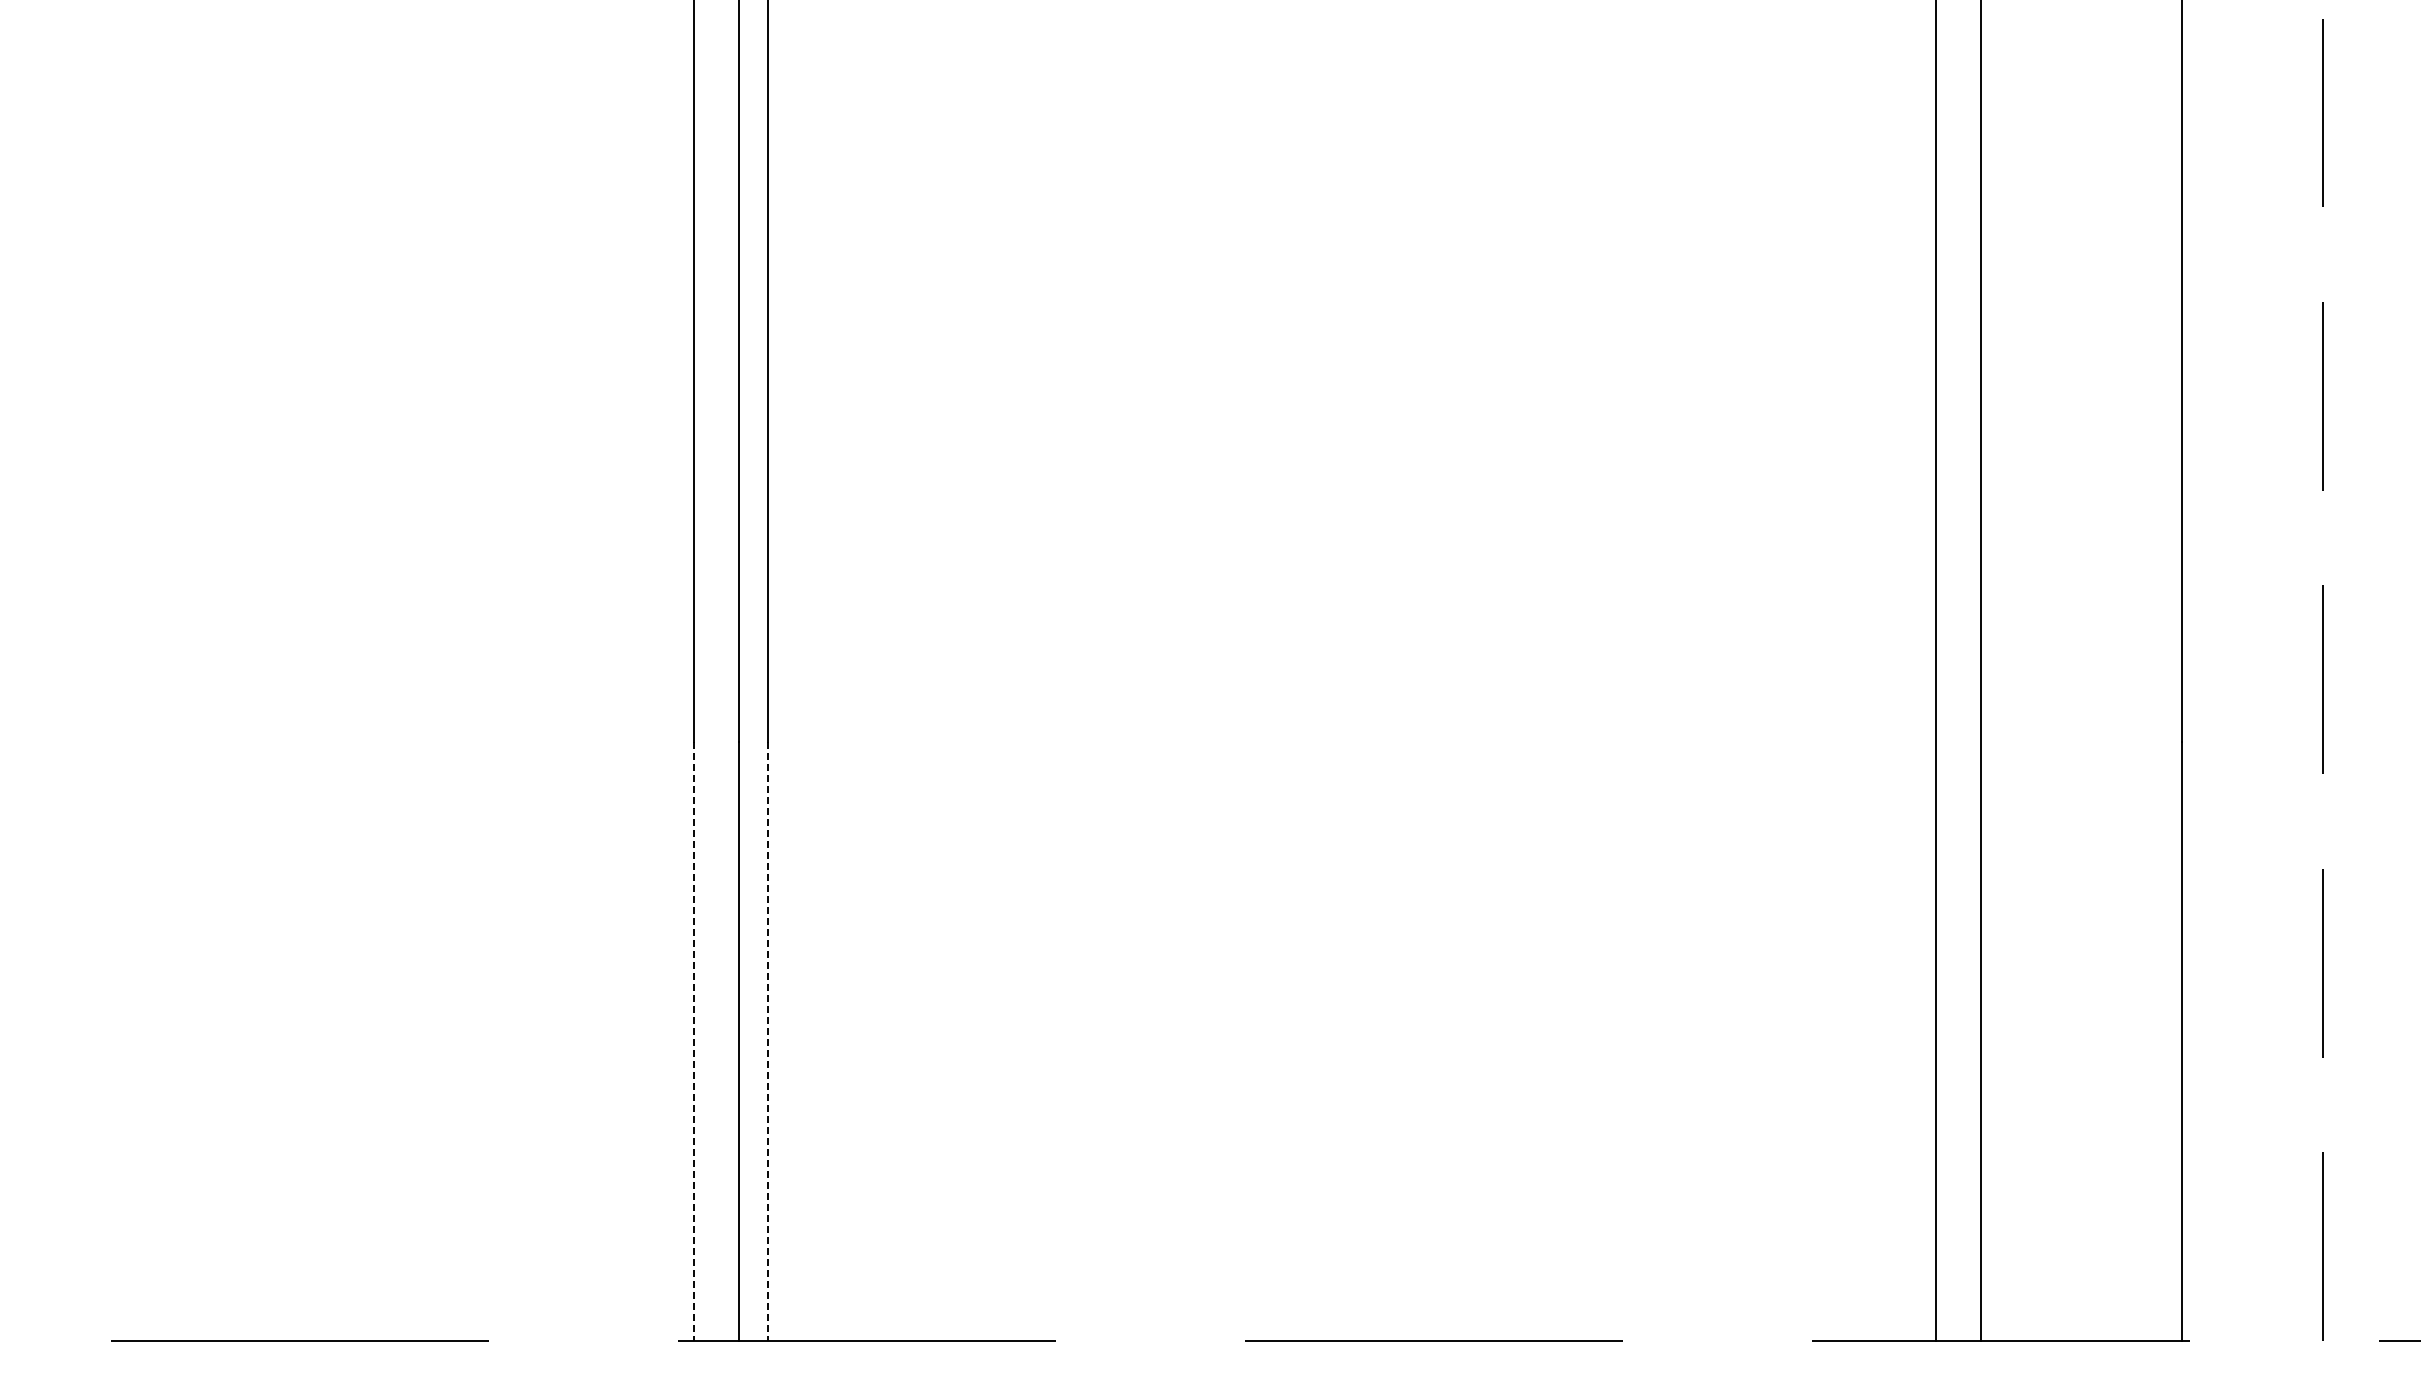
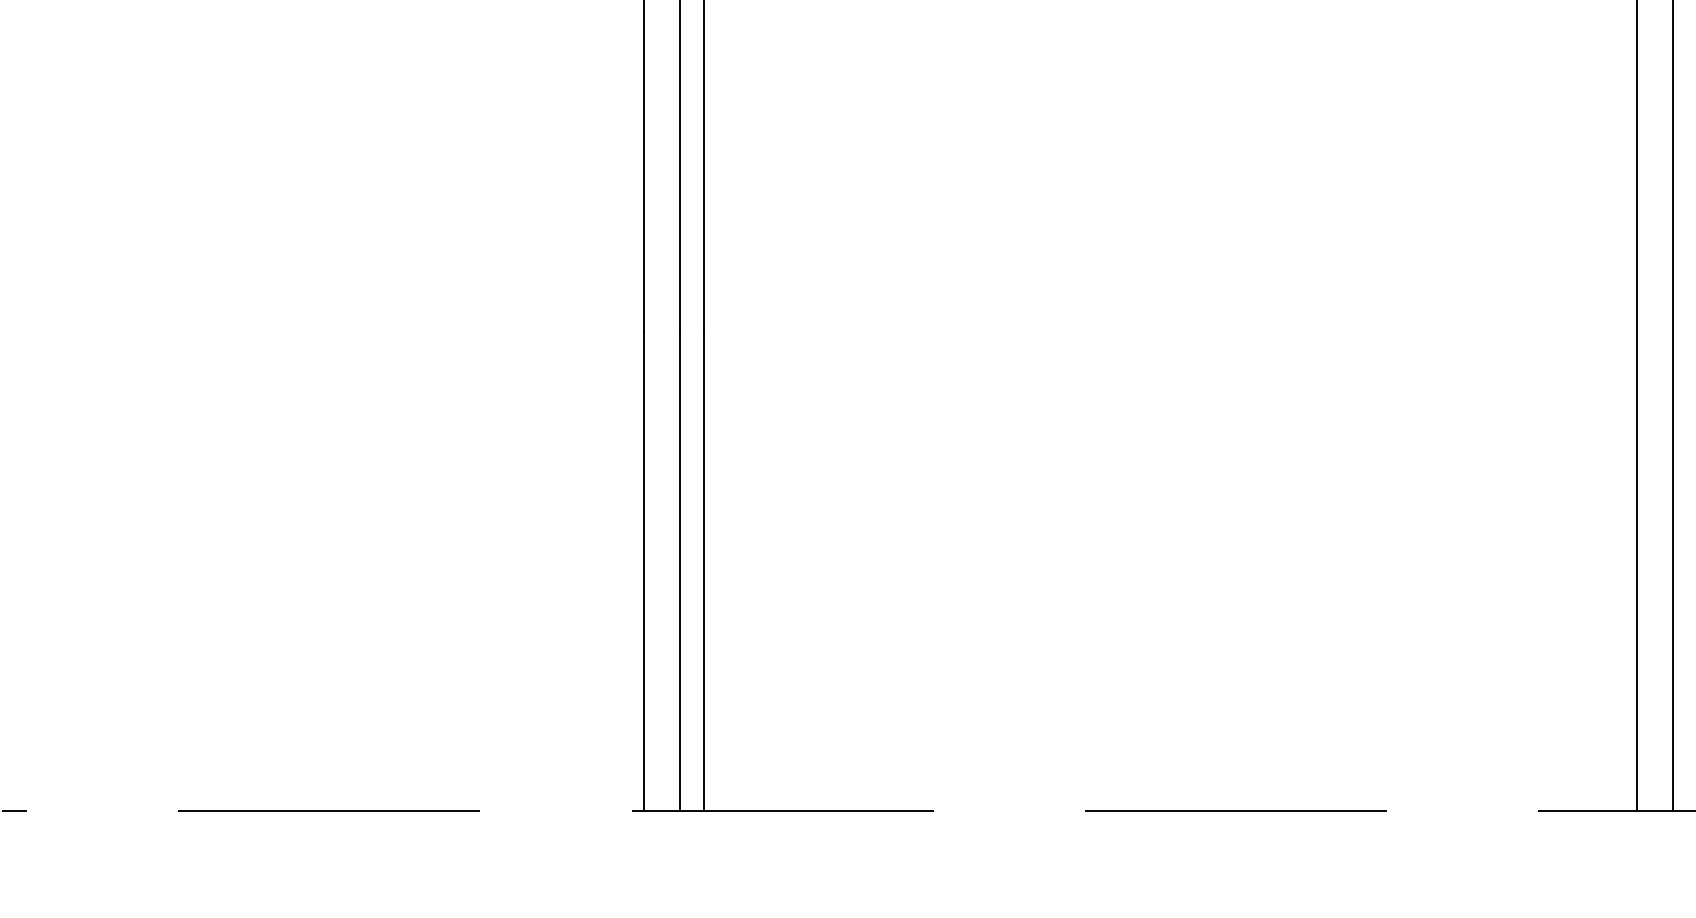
line: (694, 1042) -> (644, 572), dashed -> solid
line: (768, 1042) -> (703, 572), dashed -> solid

